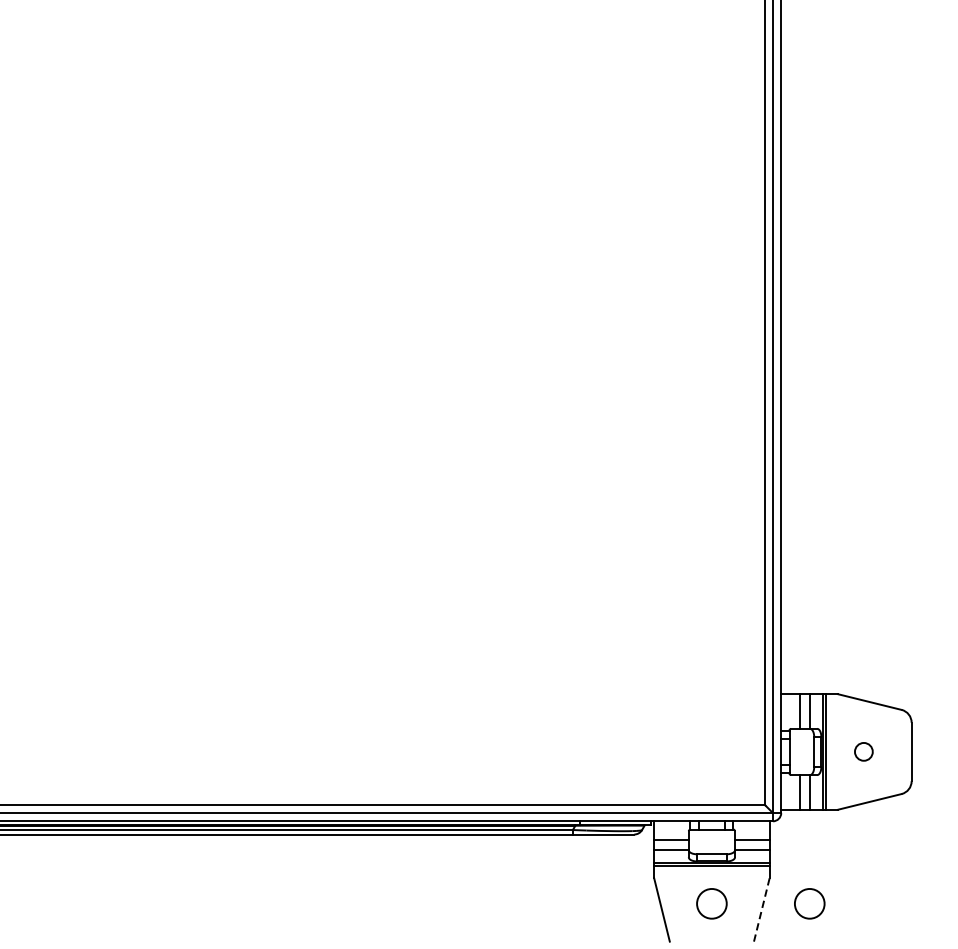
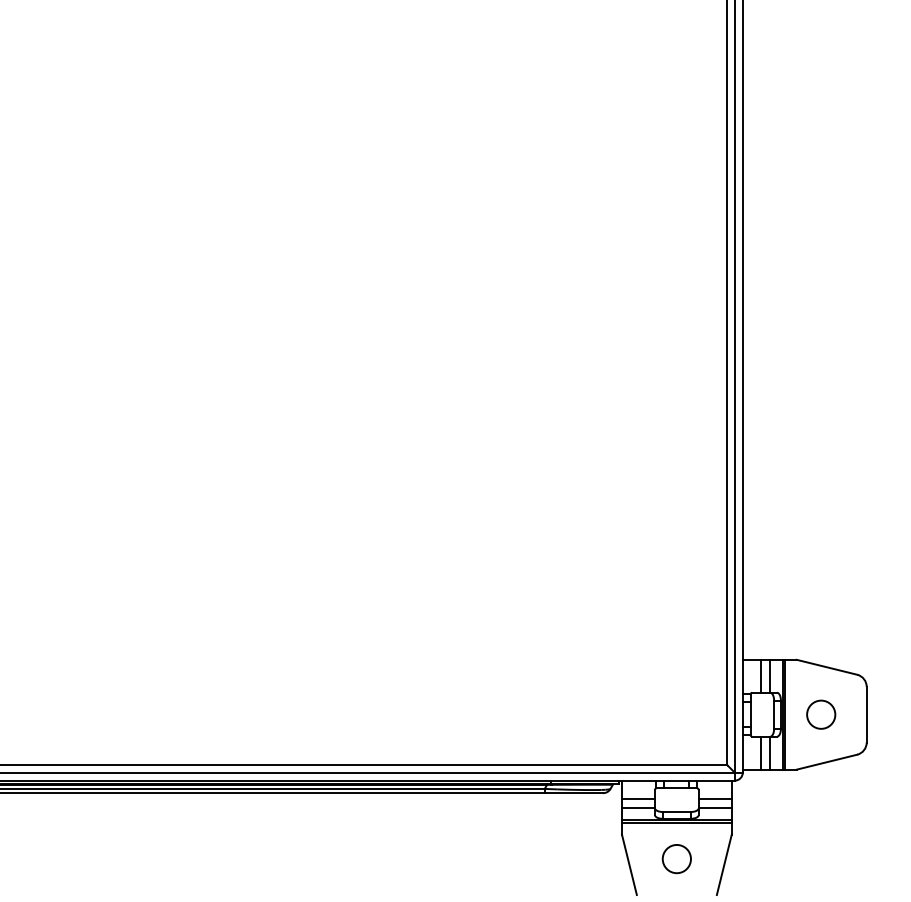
circle: (864, 751) -> (821, 714), size x1.67
circle: (809, 904) -> (769, 859), removed
line: (762, 909) -> (724, 864), dashed -> solid

